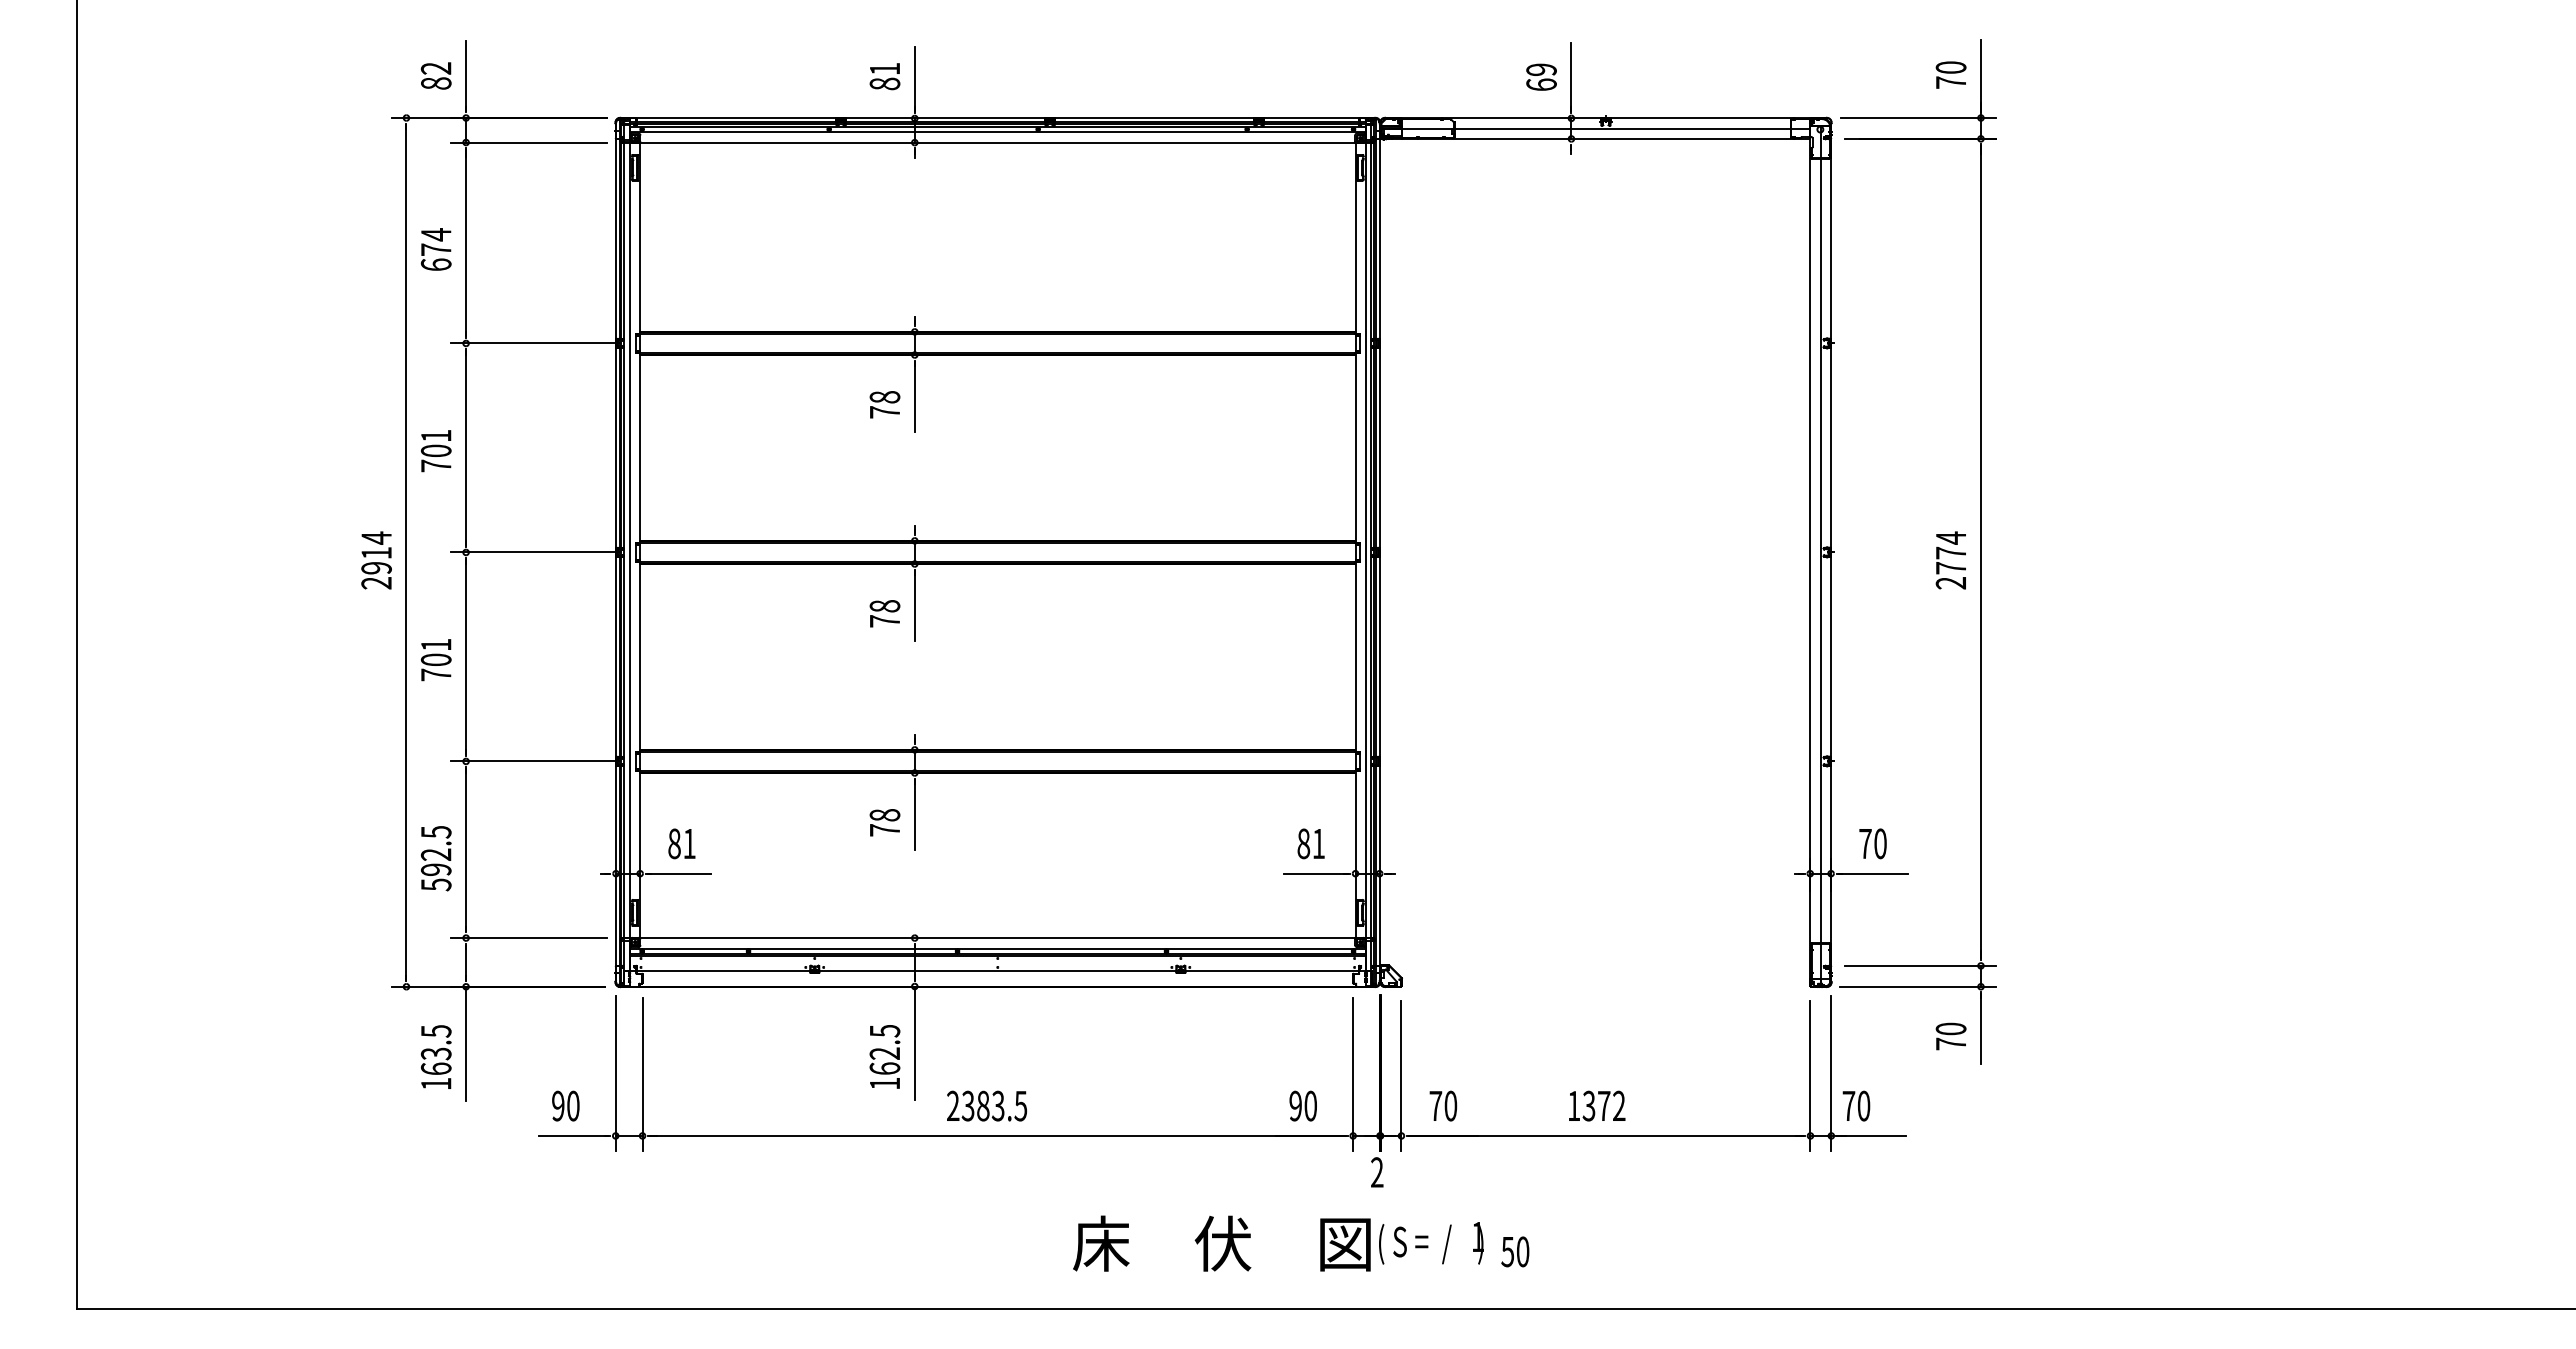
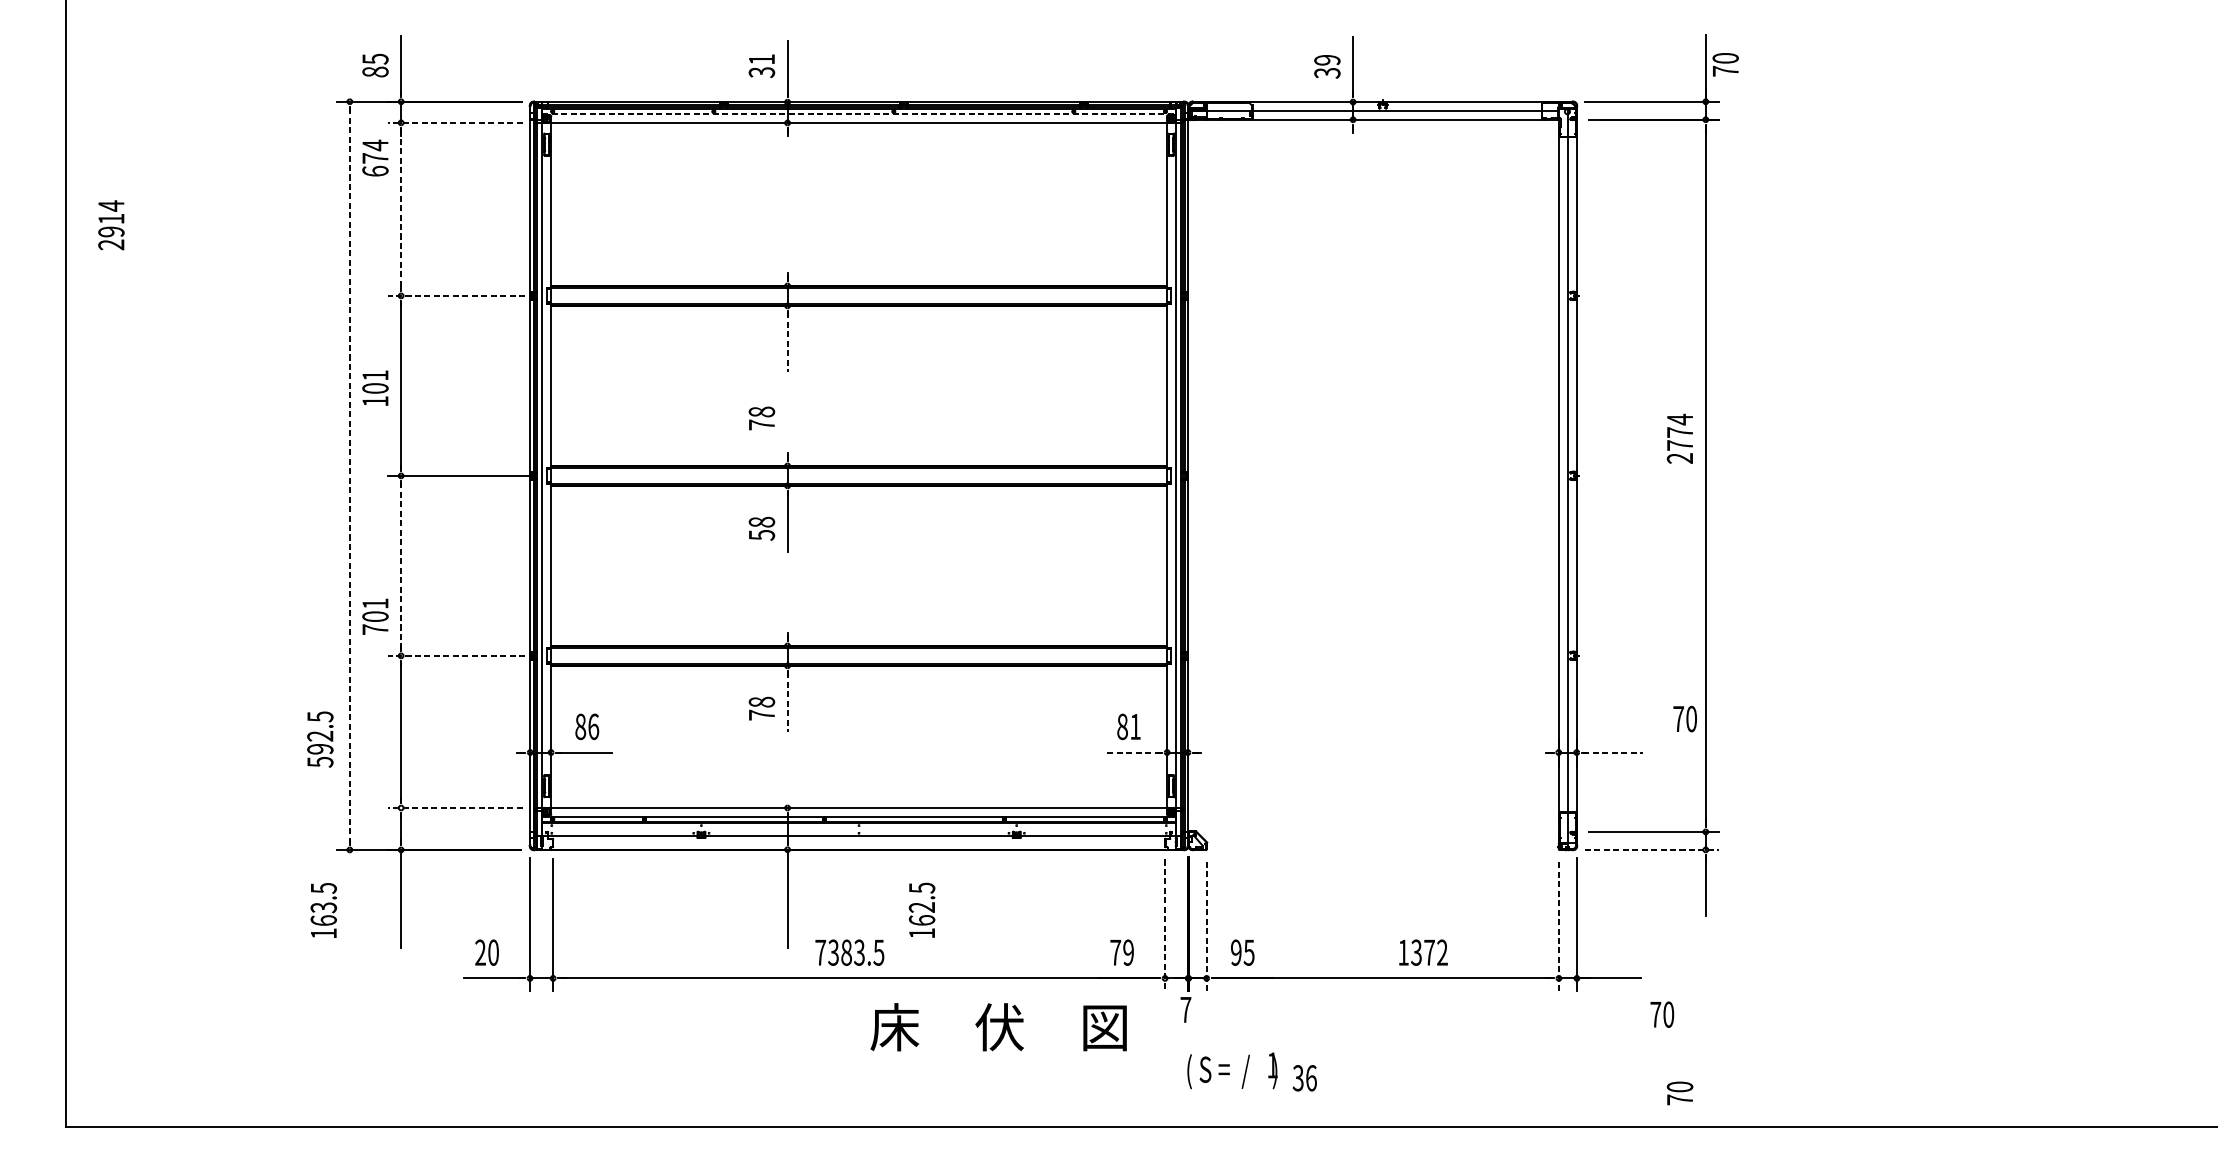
text: (435, 68) -> (374, 59), 82 -> 85
text: (1950, 74) -> (1725, 64), moved
text: (884, 83) -> (761, 72), 81 -> 31
text: (1541, 84) -> (1327, 72), 69 -> 39
line: (997, 132) -> (858, 114), solid -> dashed
line: (529, 142) -> (455, 122), solid -> dashed
line: (466, 243) -> (401, 209), solid -> dashed
text: (435, 249) -> (374, 158), moved
line: (536, 343) -> (461, 295), solid -> dashed
line: (914, 397) -> (787, 342), solid -> dashed
text: (884, 404) -> (761, 418), moved
text: (436, 465) -> (375, 401), 701 -> 101
line: (406, 552) -> (349, 475), solid -> dashed
text: (376, 560) -> (111, 225), moved
text: (1950, 560) -> (1679, 438), moved
text: (885, 621) -> (762, 535), 78 -> 58
line: (466, 656) -> (401, 565), solid -> dashed
text: (436, 660) -> (375, 617), moved
line: (536, 761) -> (461, 655), solid -> dashed
line: (914, 815) -> (787, 702), solid -> dashed
text: (689, 843) -> (593, 726), 81 -> 86
text: (1872, 843) -> (1684, 718), moved
text: (435, 858) -> (319, 739), moved
line: (1316, 873) -> (1133, 752), solid -> dashed
line: (1873, 873) -> (1613, 752), solid -> dashed
line: (529, 938) -> (455, 808), solid -> dashed
line: (1918, 986) -> (1651, 849), solid -> dashed
text: (1950, 1036) -> (1679, 1093), moved
text: (435, 1056) -> (323, 909), moved
text: (884, 1056) -> (921, 909), moved
line: (1353, 1074) -> (1165, 925), solid -> dashed
line: (1810, 1075) -> (1558, 926), solid -> dashed
line: (1401, 1076) -> (1206, 927), solid -> dashed
text: (953, 1105) -> (820, 952), 2383.5 -> 7383.5
text: (1302, 1105) -> (1121, 952), 90 -> 79
text: (1443, 1105) -> (1242, 952), 70 -> 95
text: (1597, 1105) -> (1423, 952), moved
text: (1856, 1105) -> (1662, 1014), moved
text: (558, 1106) -> (480, 953), 90 -> 20
text: (1377, 1172) -> (1186, 1009), 2 -> 7
text: (1221, 1243) -> (998, 1027), moved
text: (1515, 1251) -> (1304, 1077), 50 -> 36

